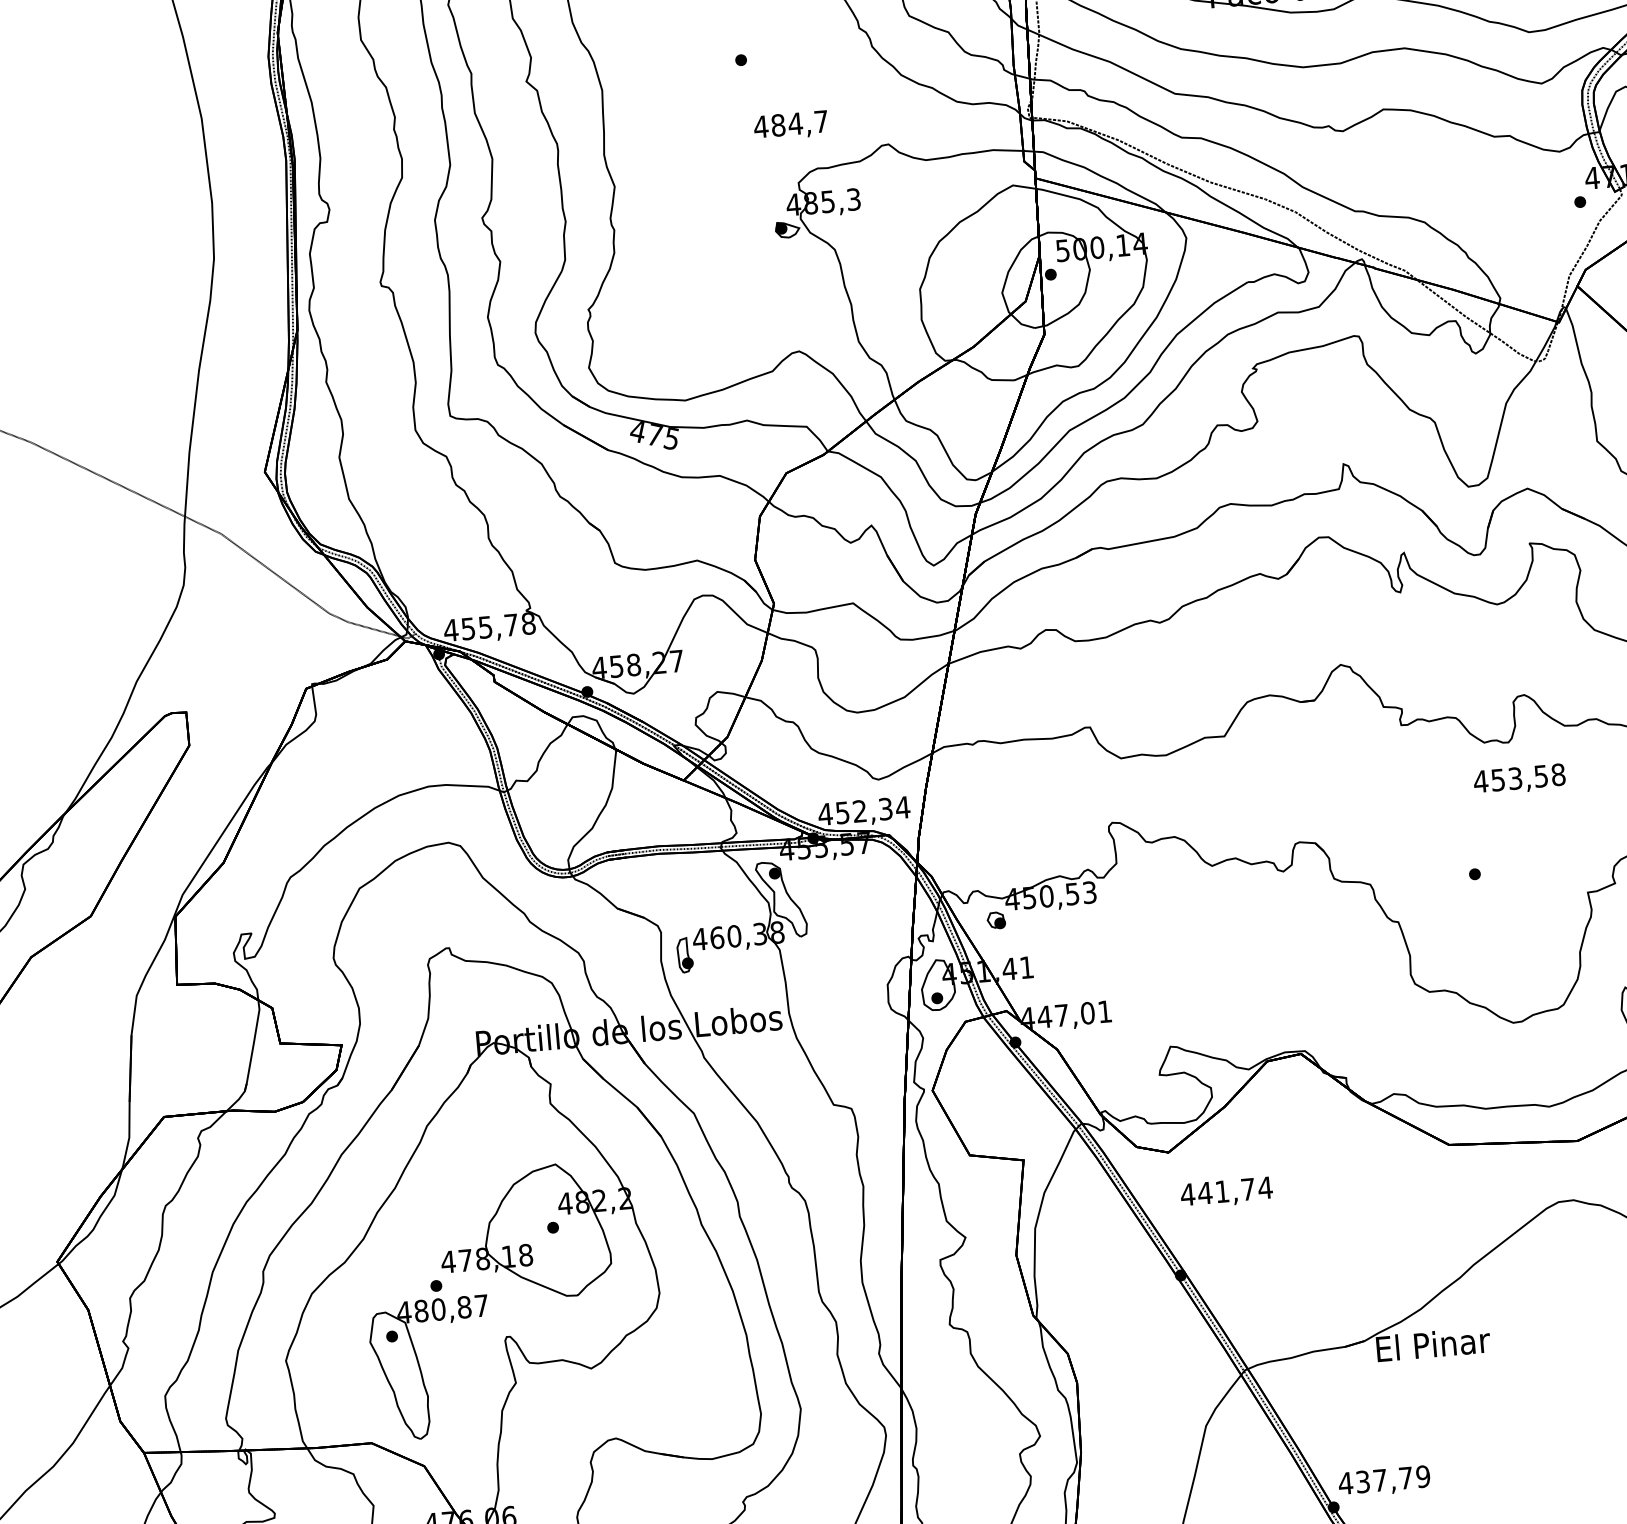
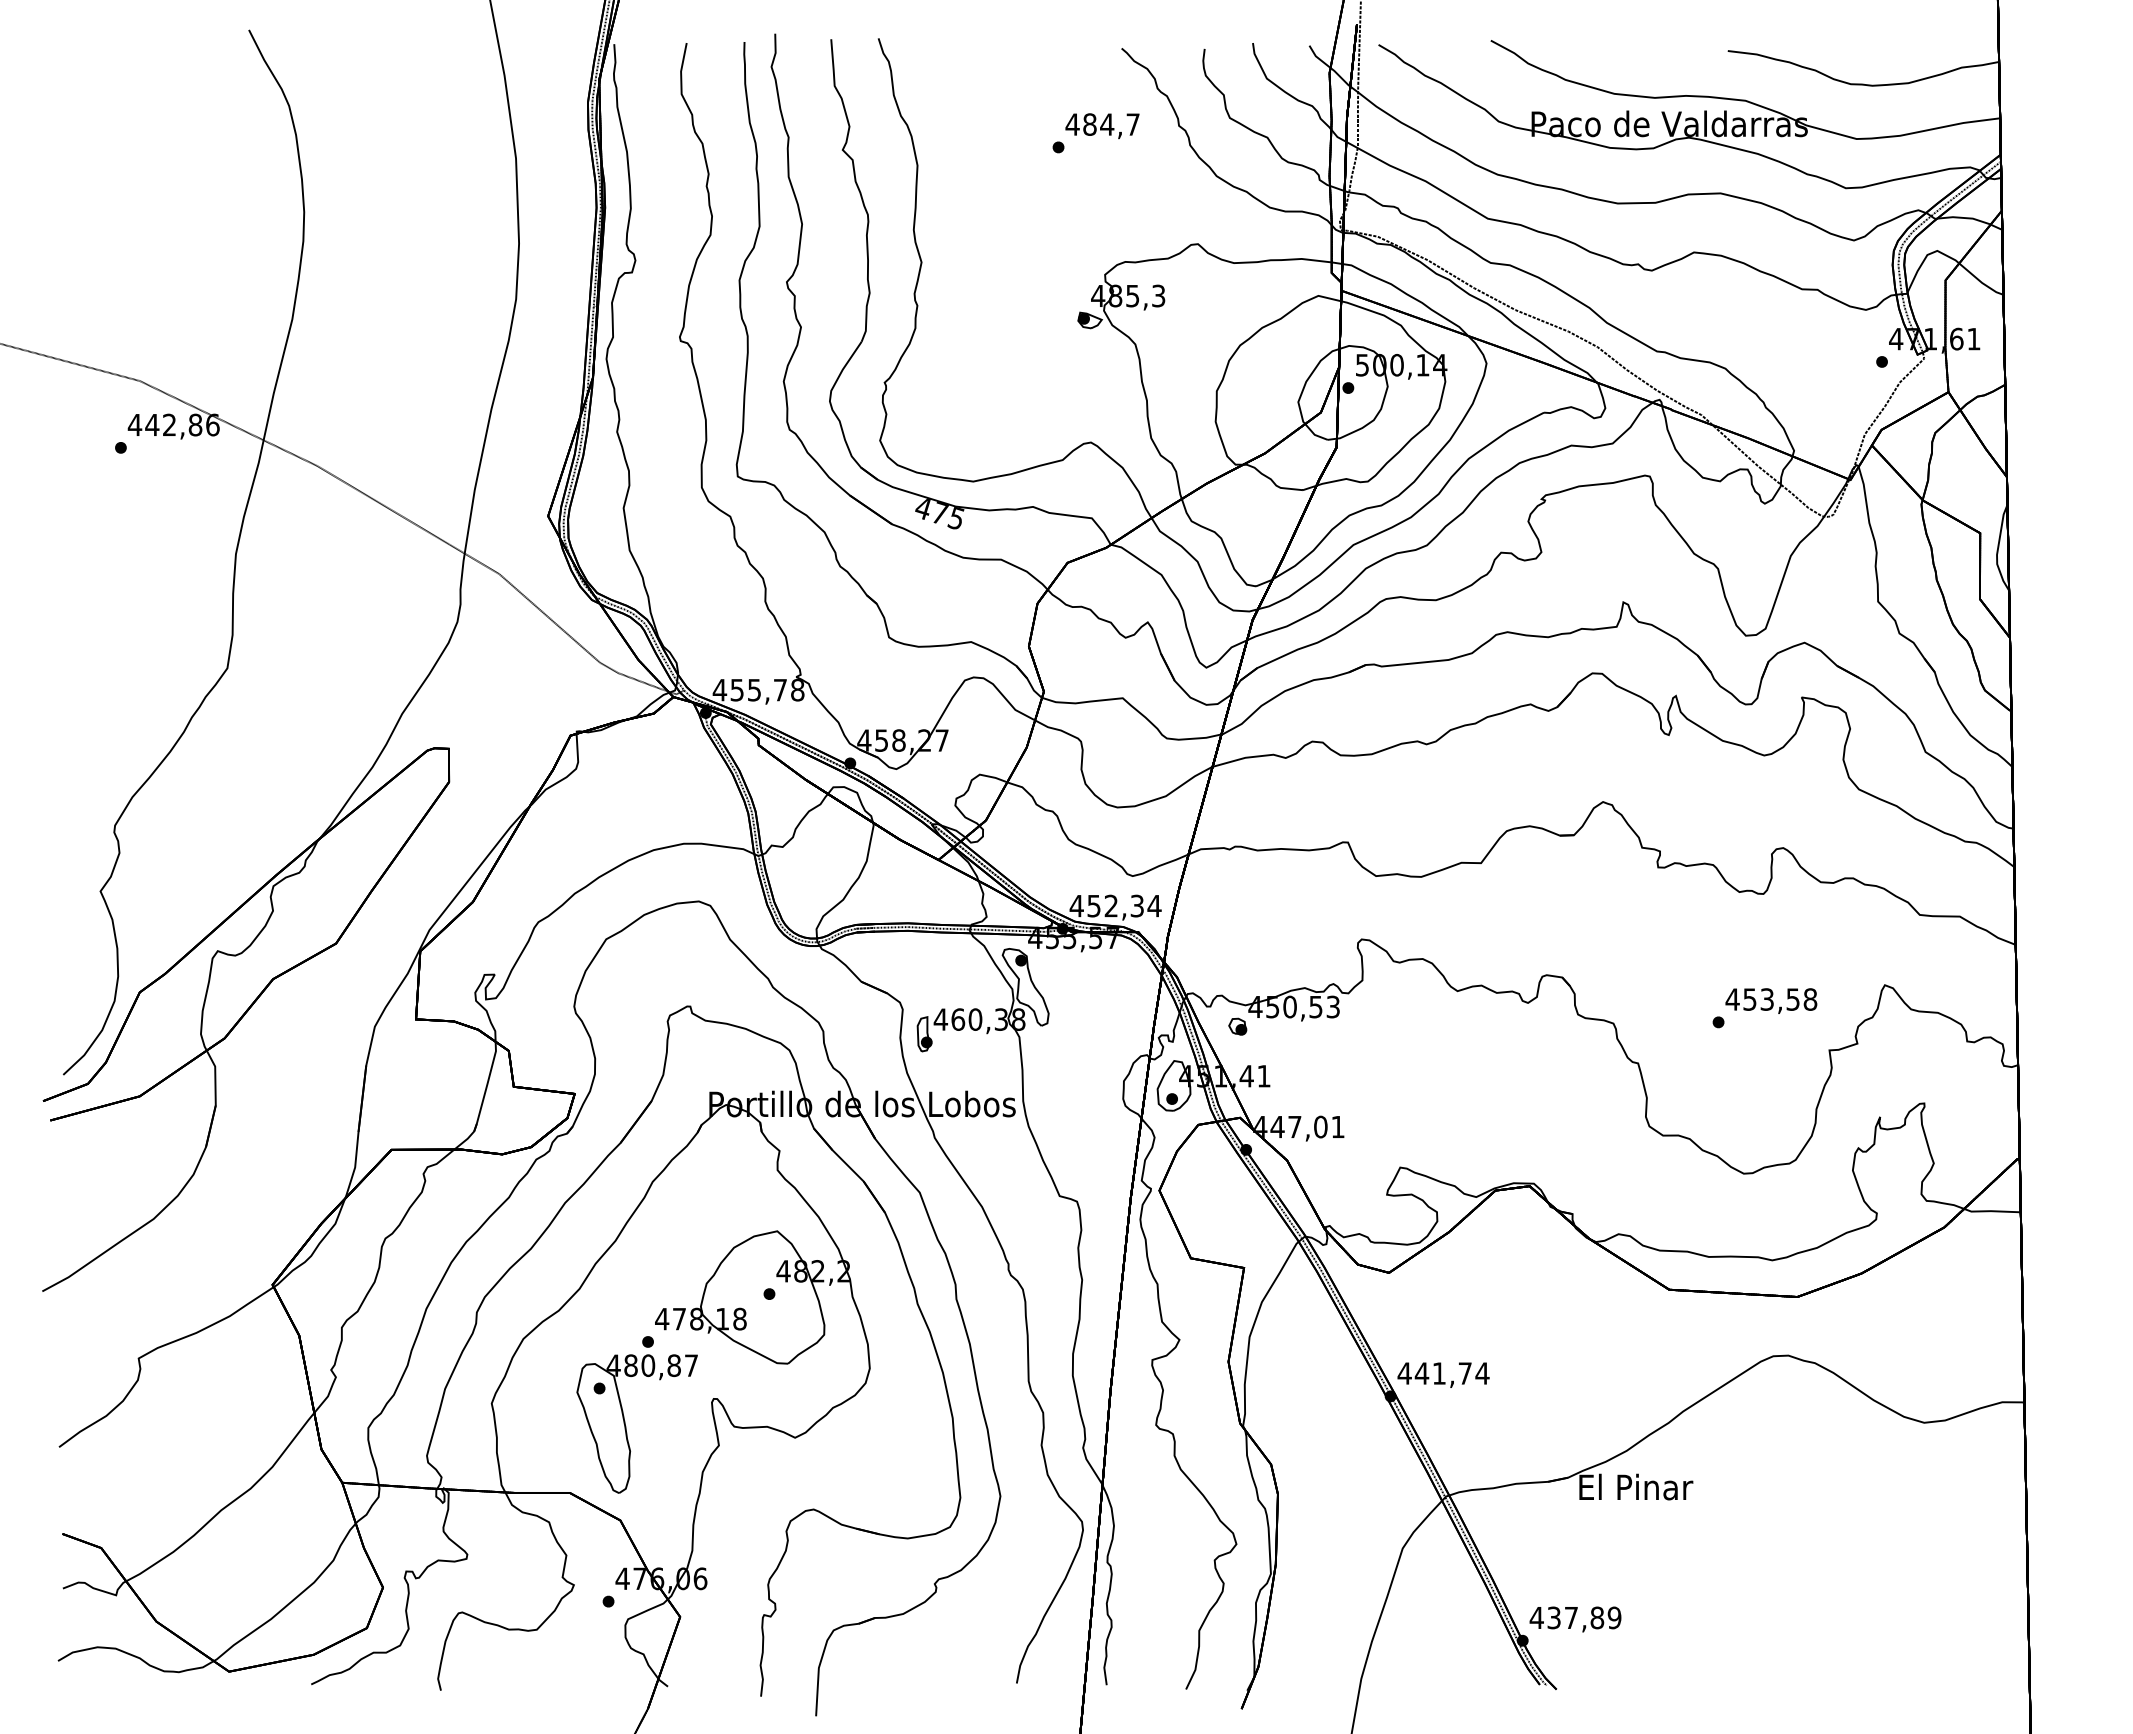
text: (791, 126) -> (1102, 126), moved
text: (1519, 779) -> (1771, 1000), moved
text: (1226, 1192) -> (1443, 1374), moved
text: (1406, 1477) -> (1597, 1617), 437,79 -> 437,89

